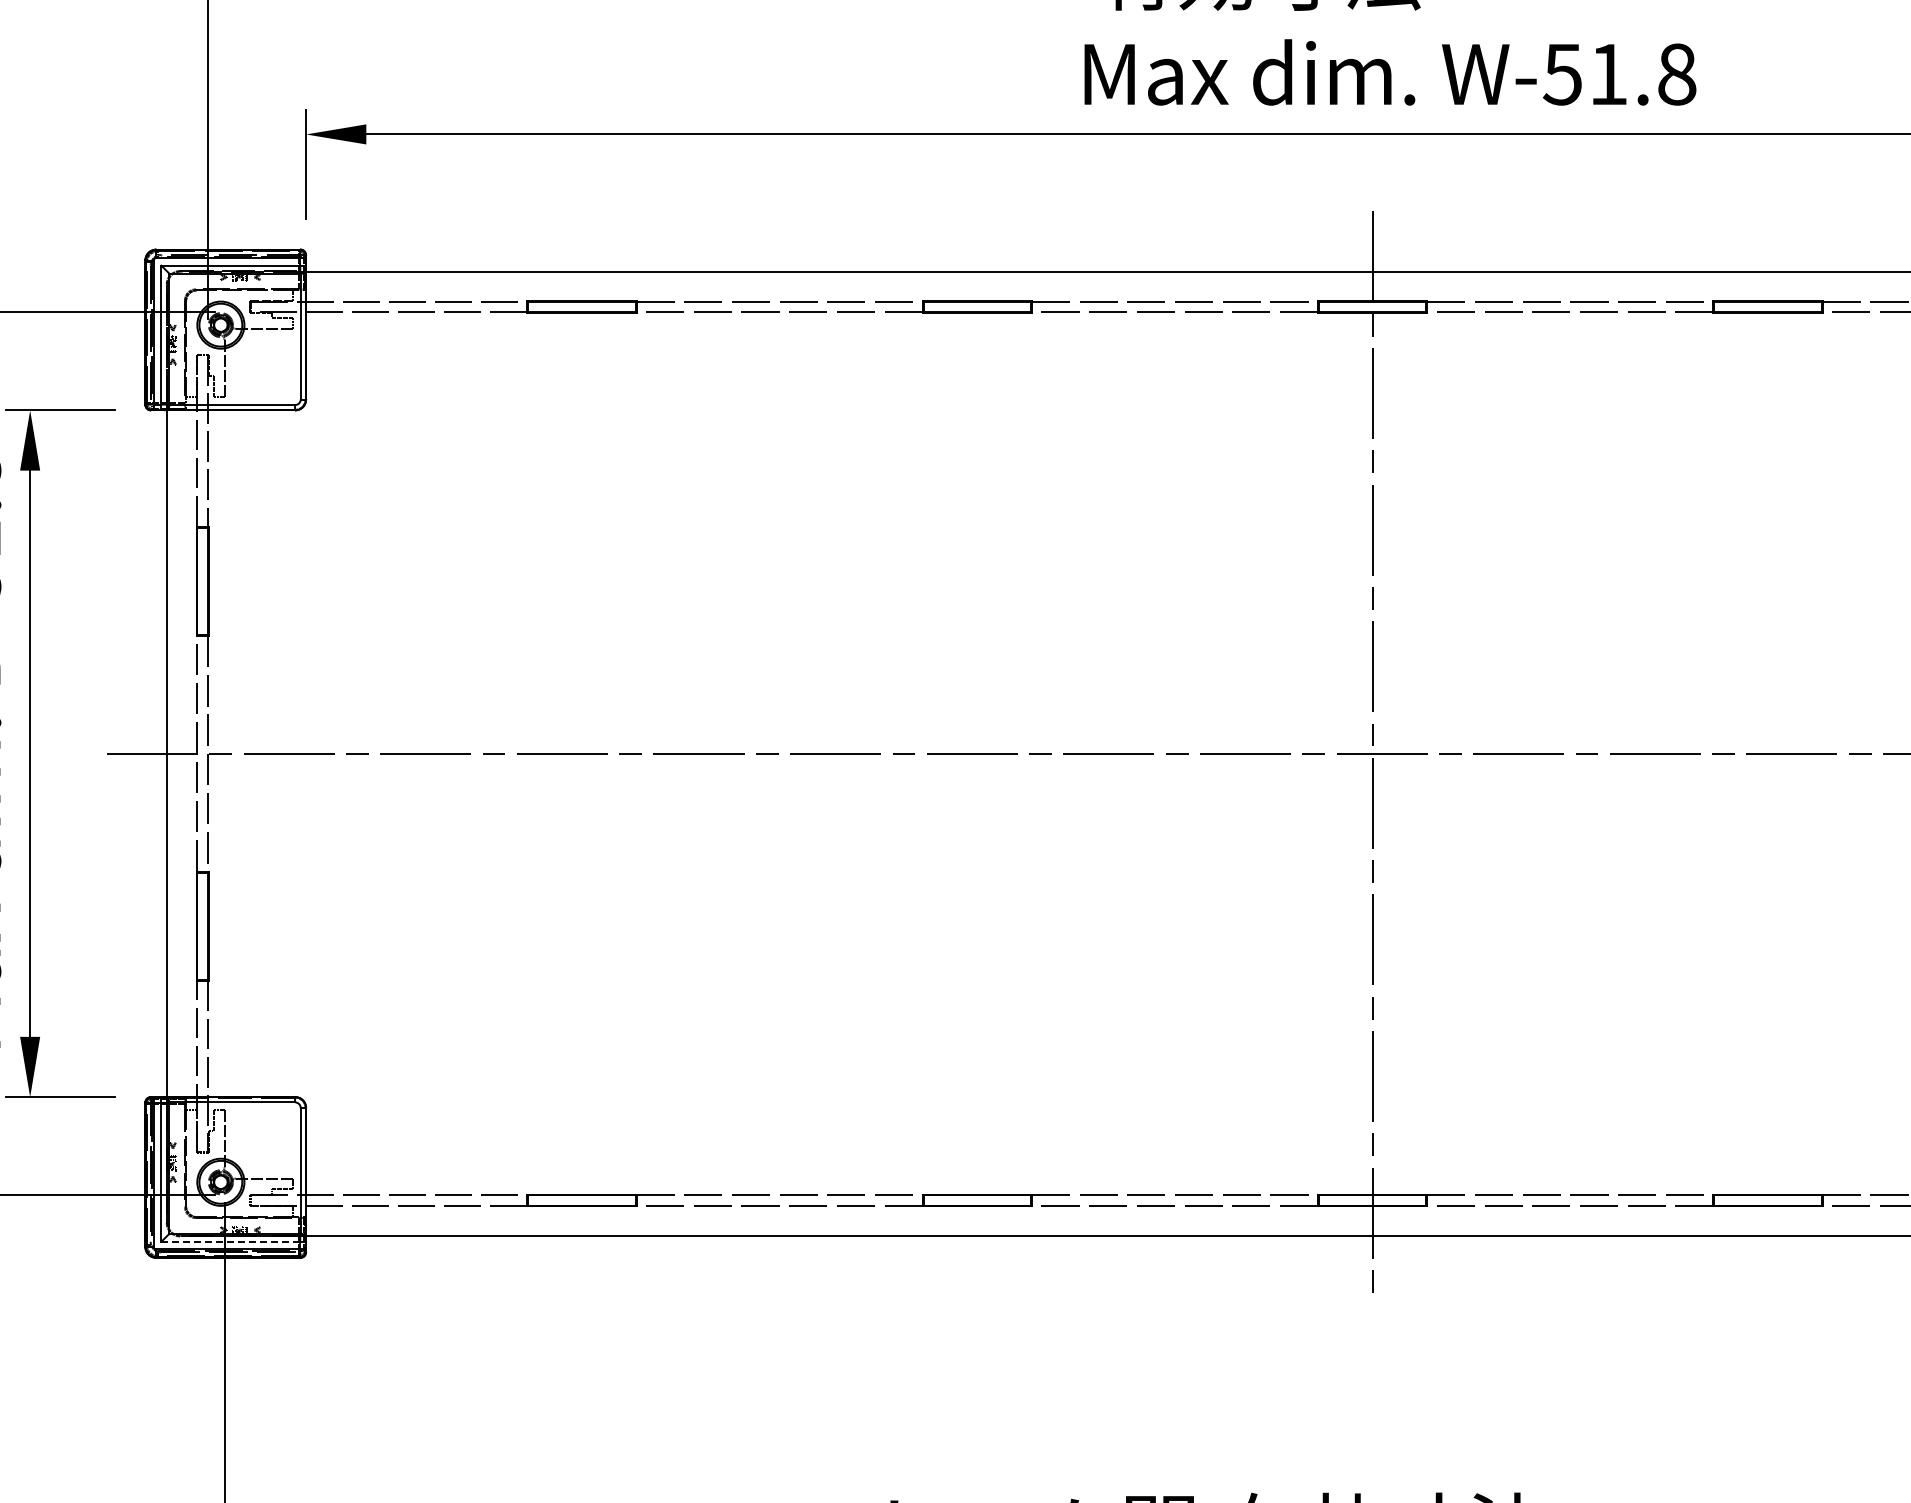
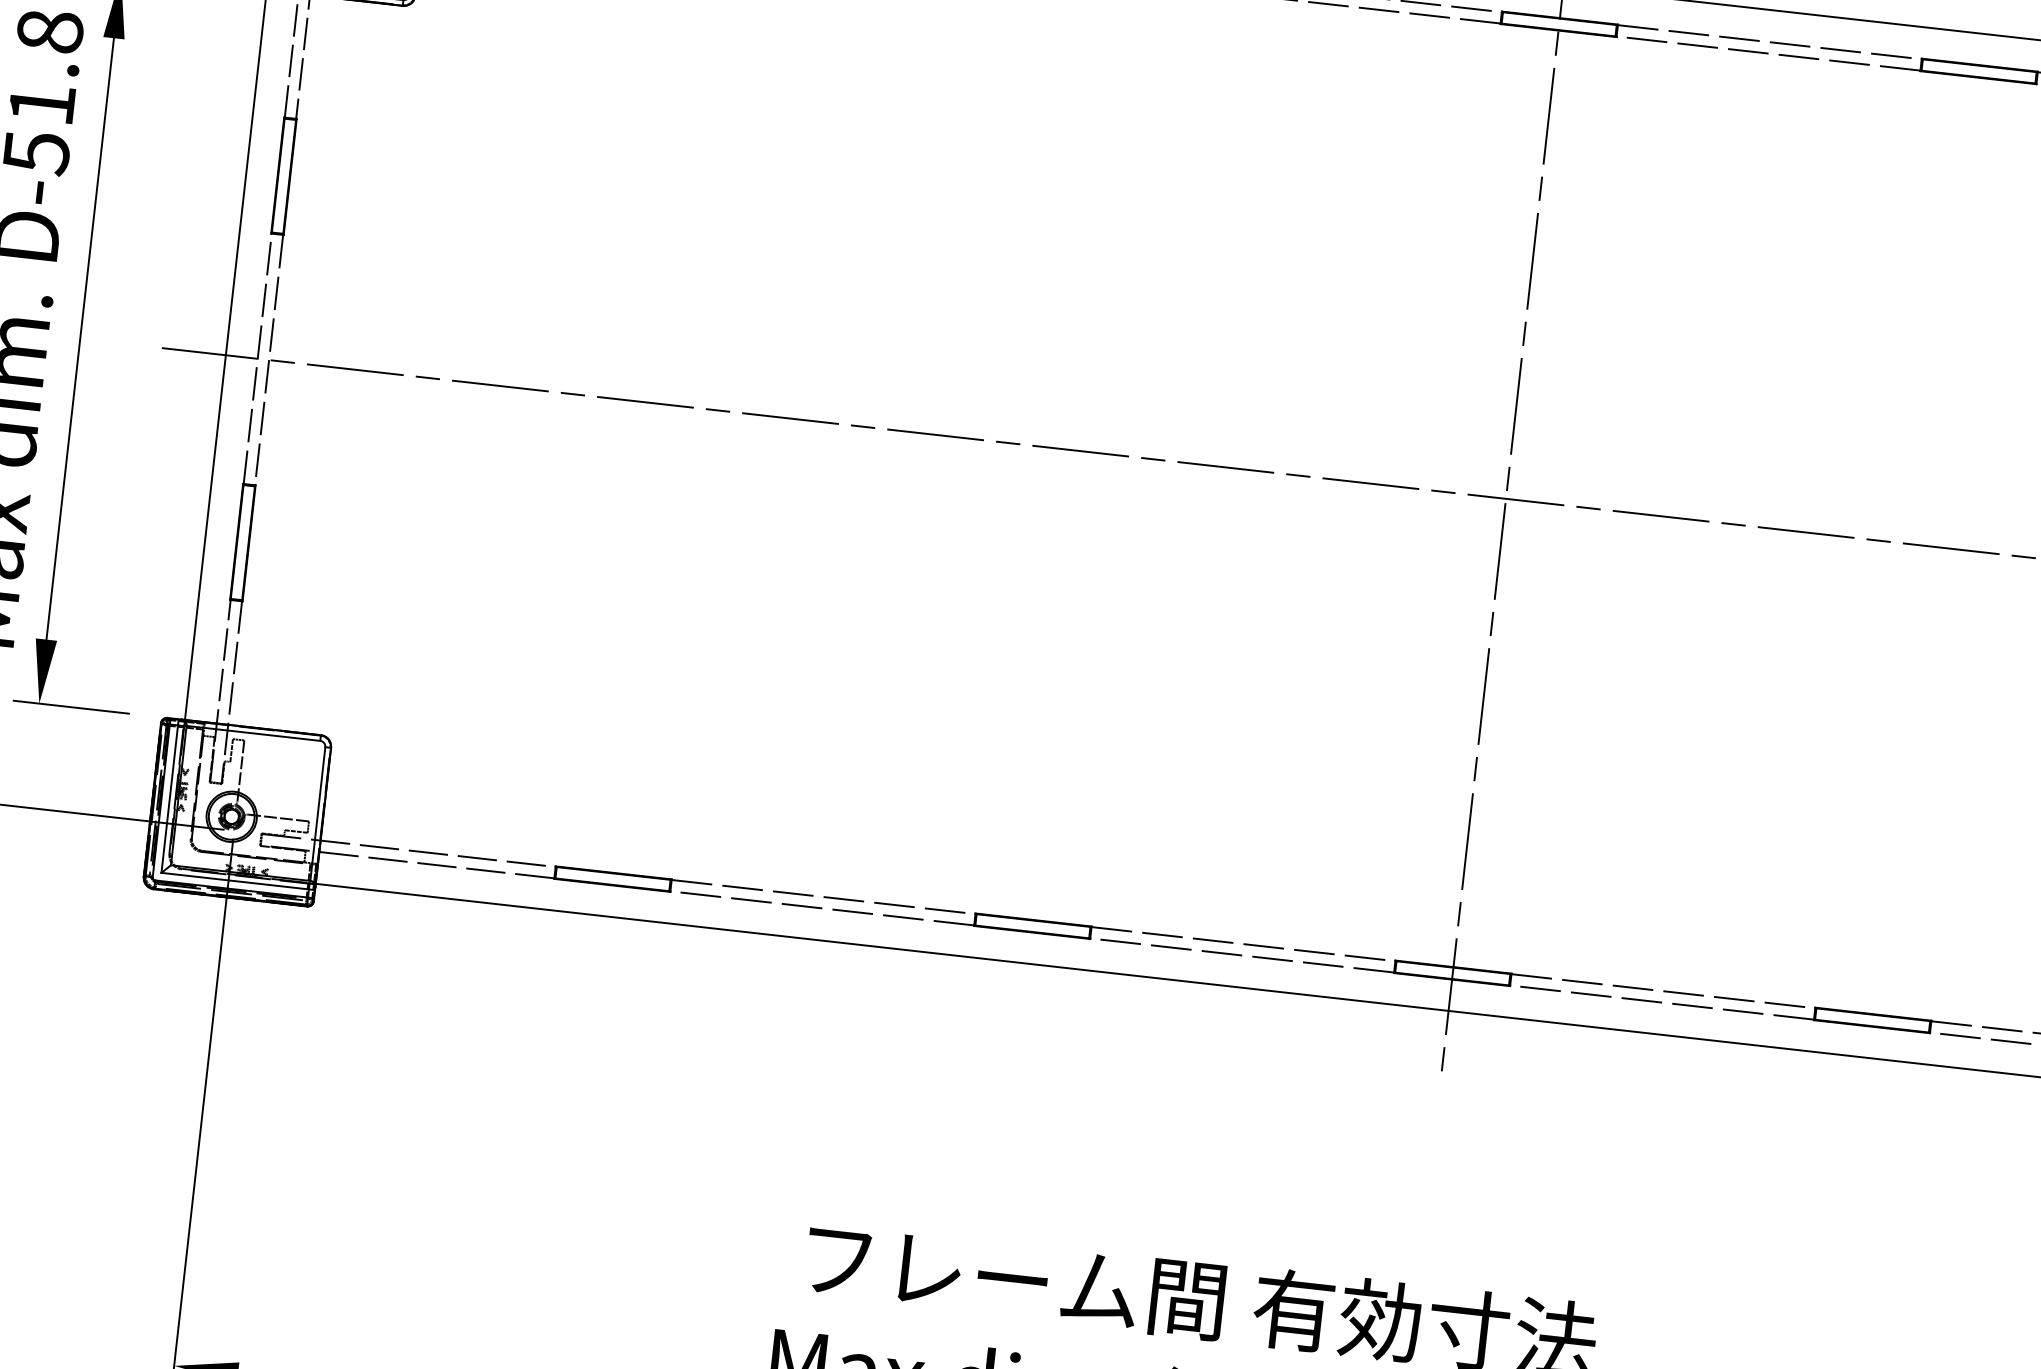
line: (231, 1241) -> (235, 880), dashed -> solid

